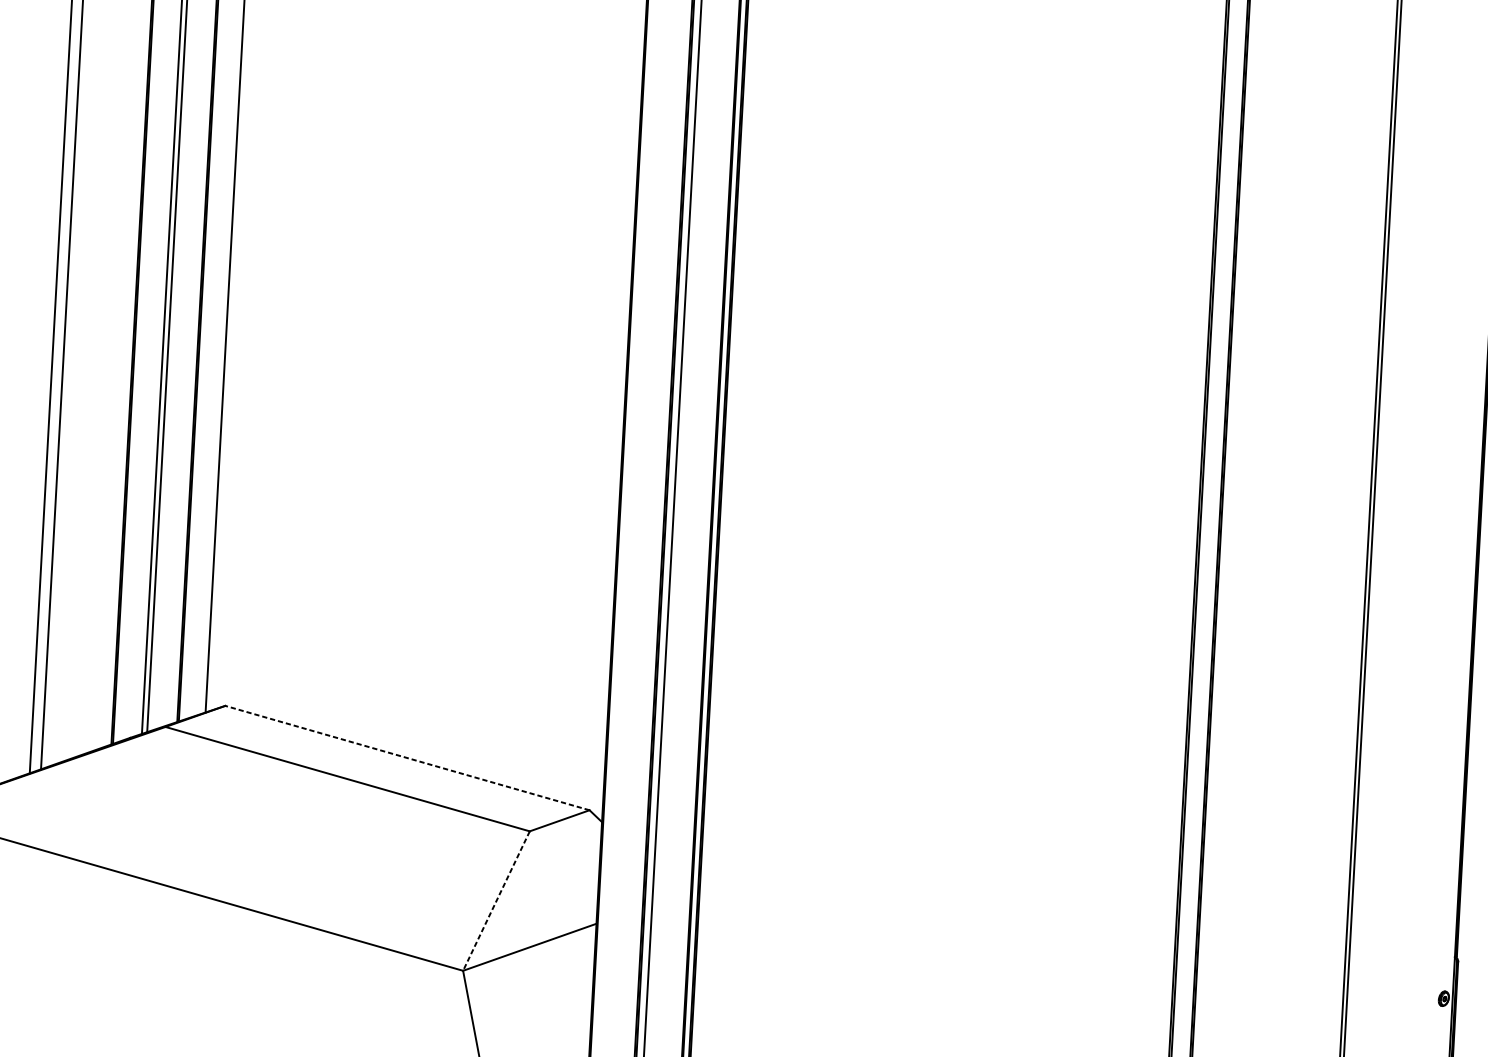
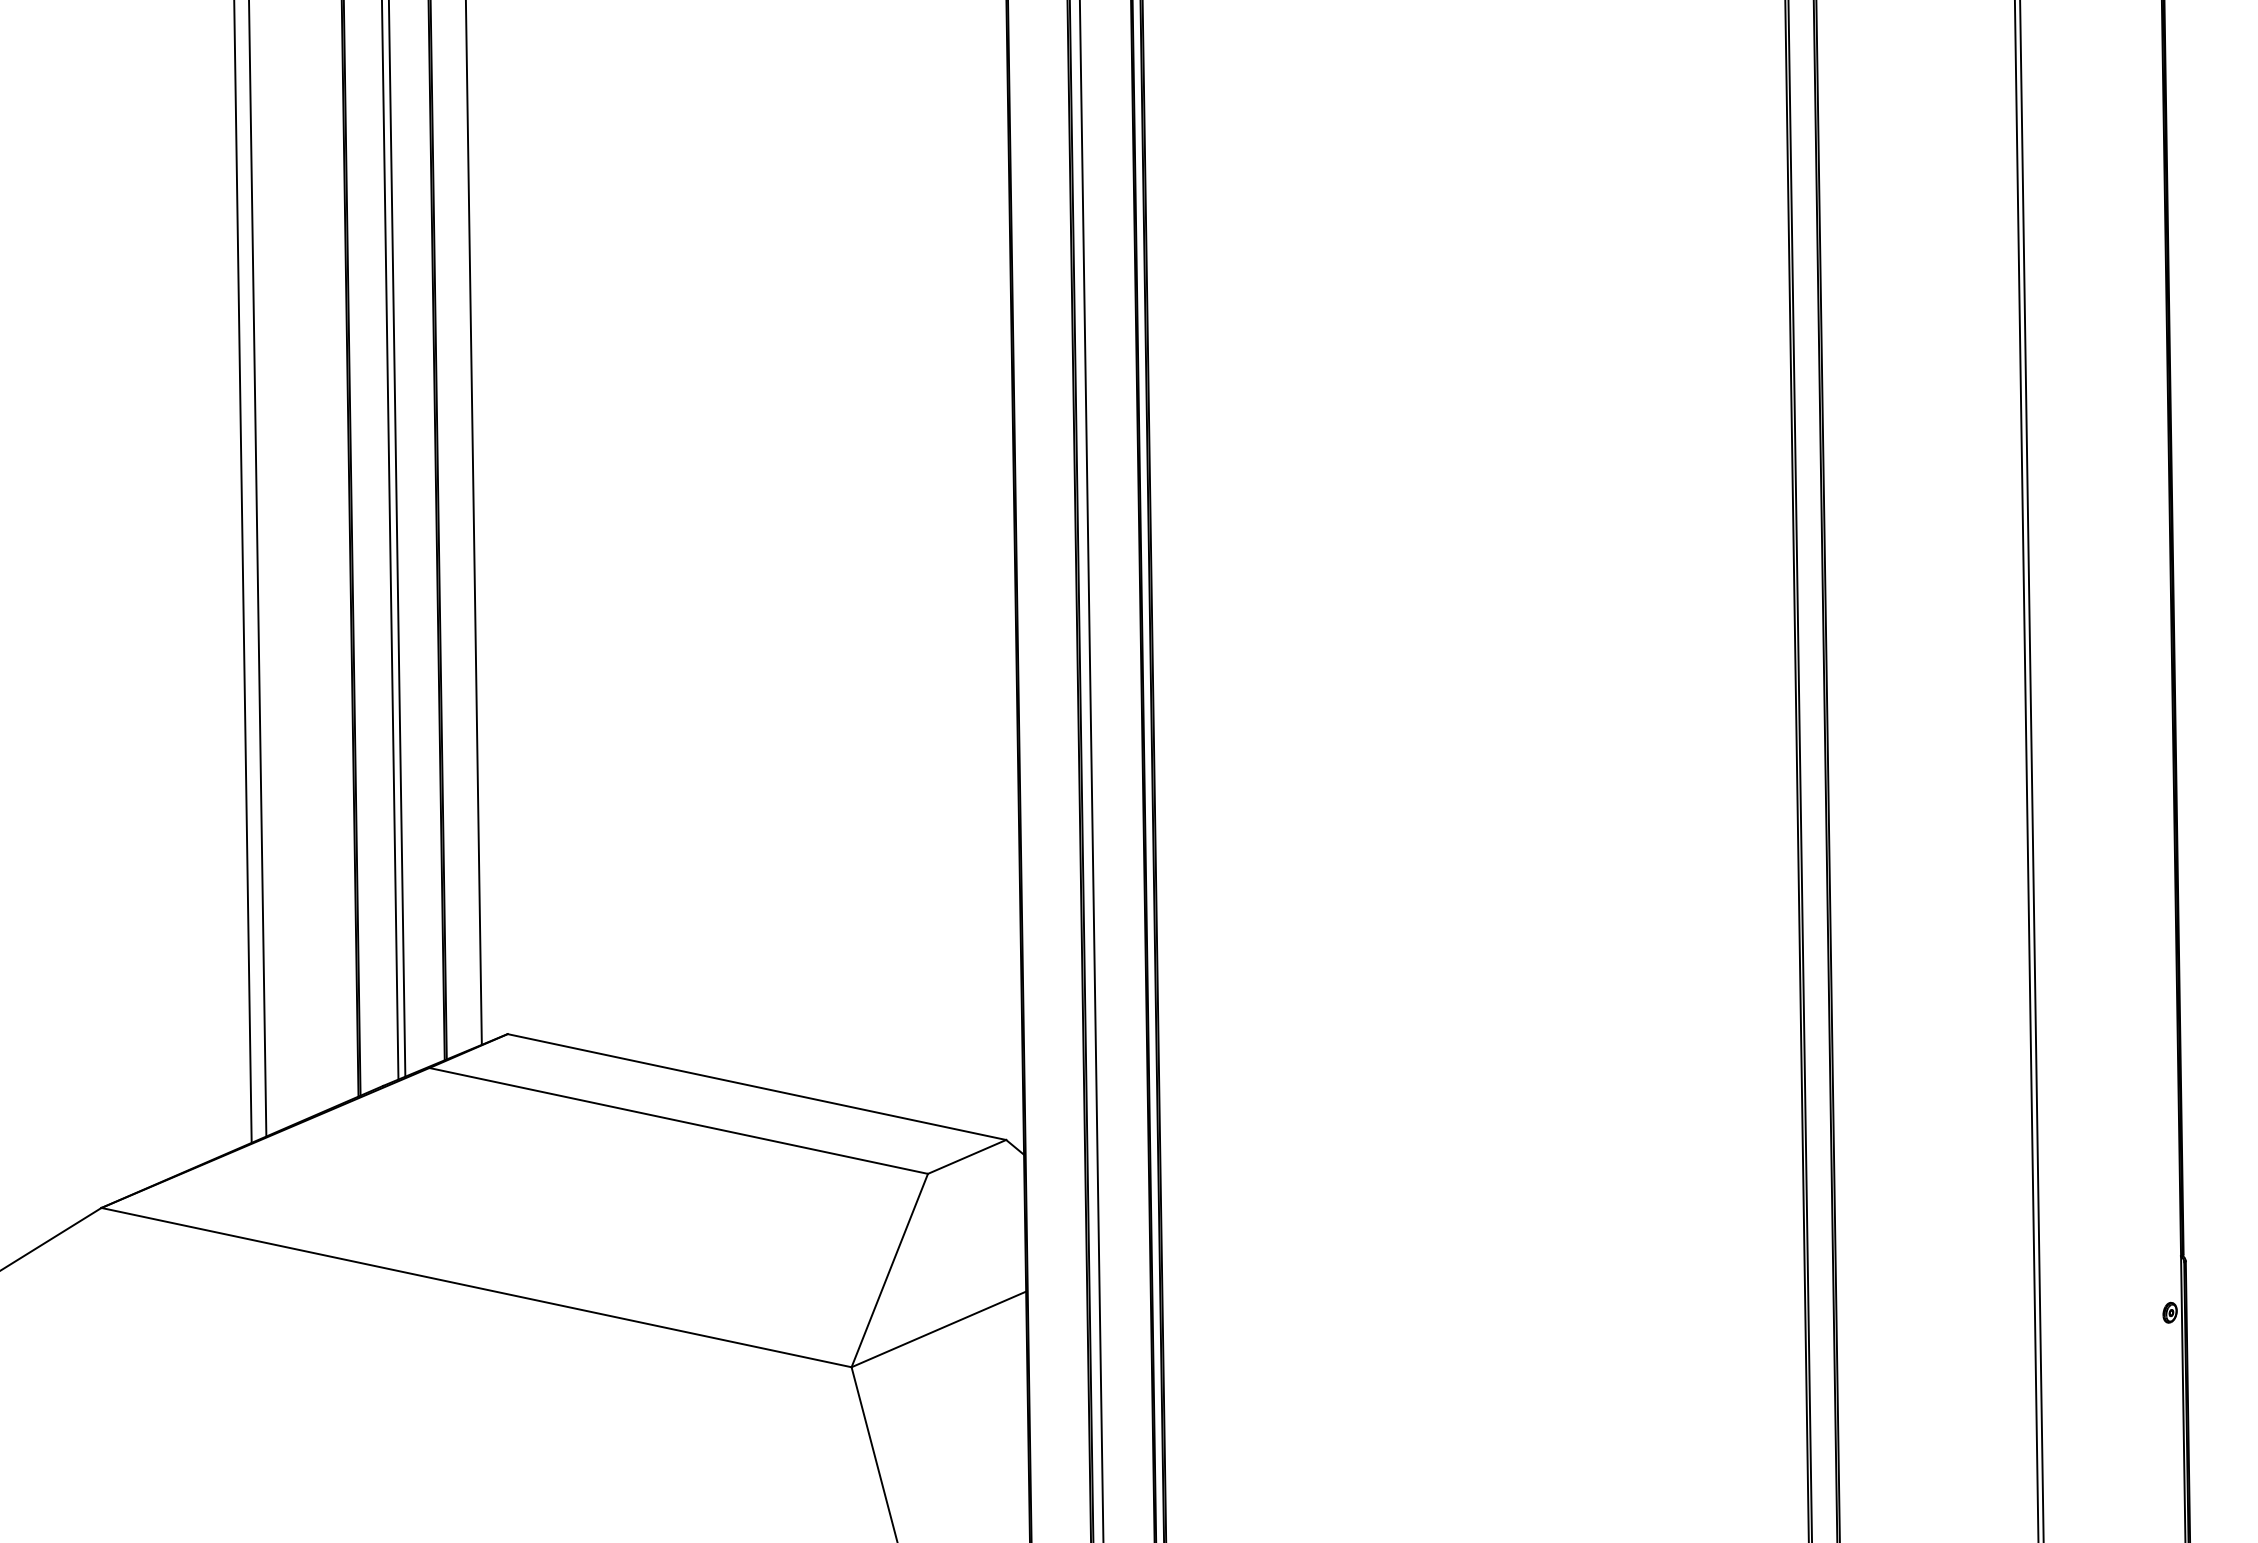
line: (407, 758) -> (756, 1087), dashed -> solid
line: (496, 901) -> (889, 1270), dashed -> solid

